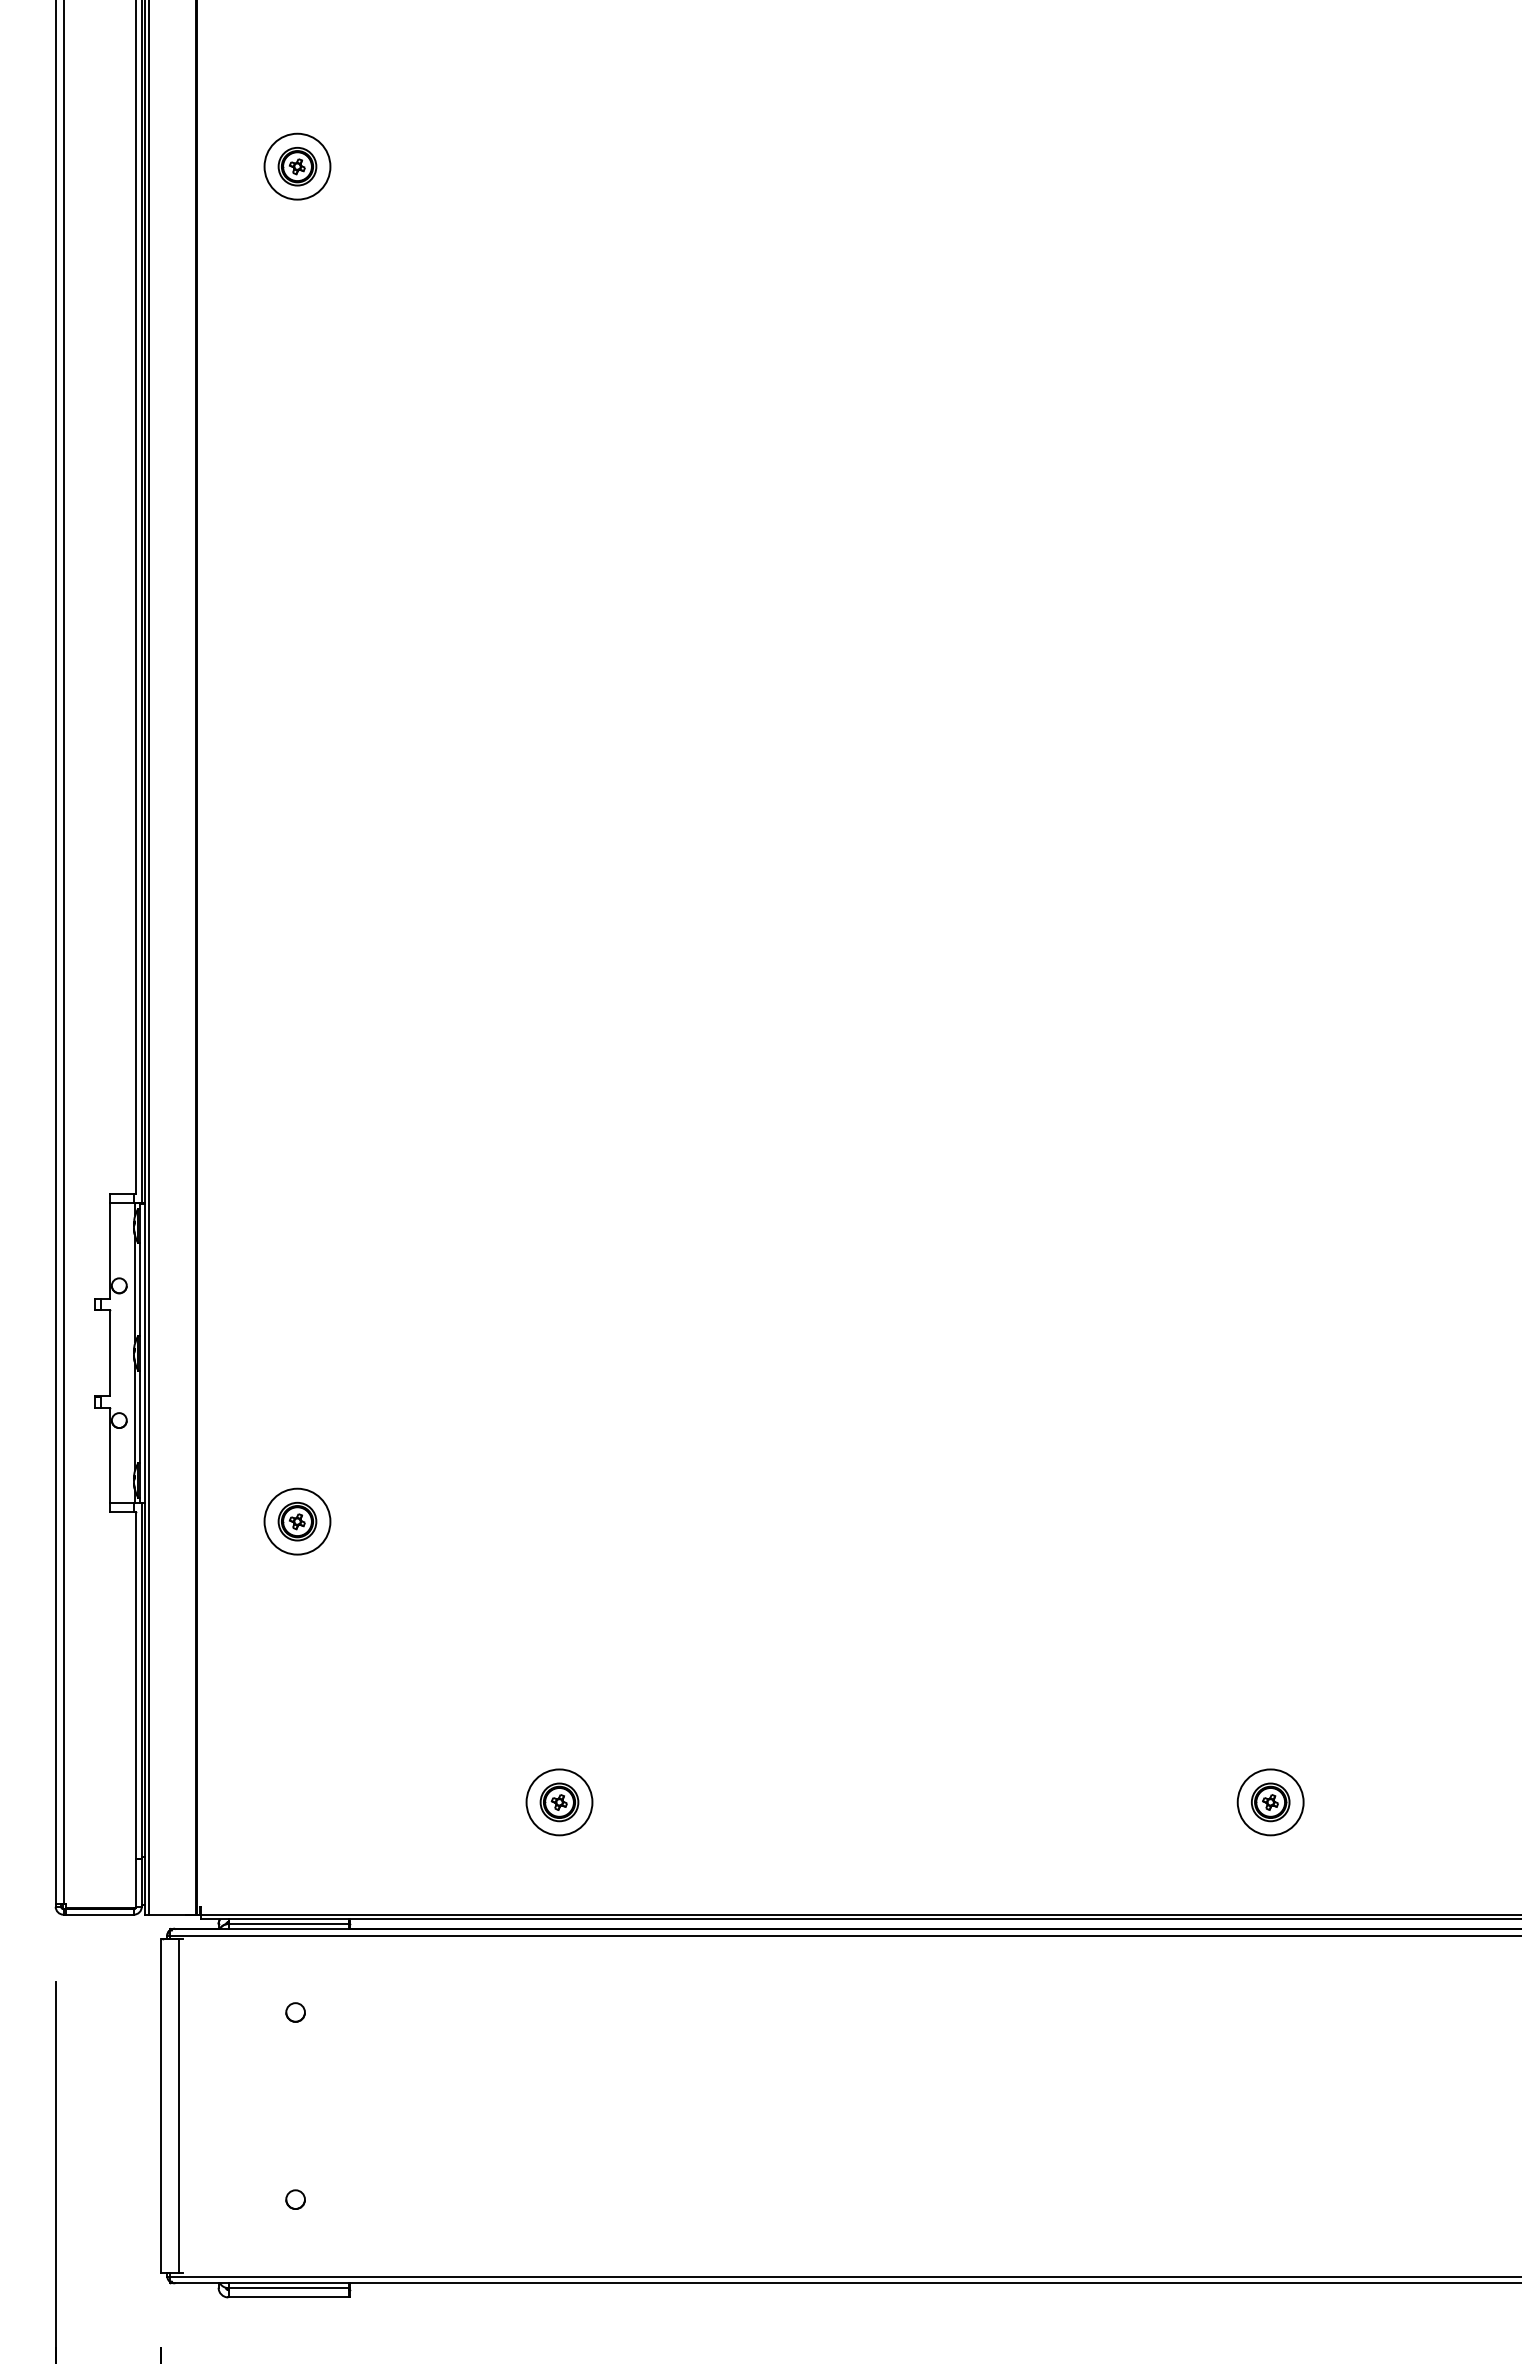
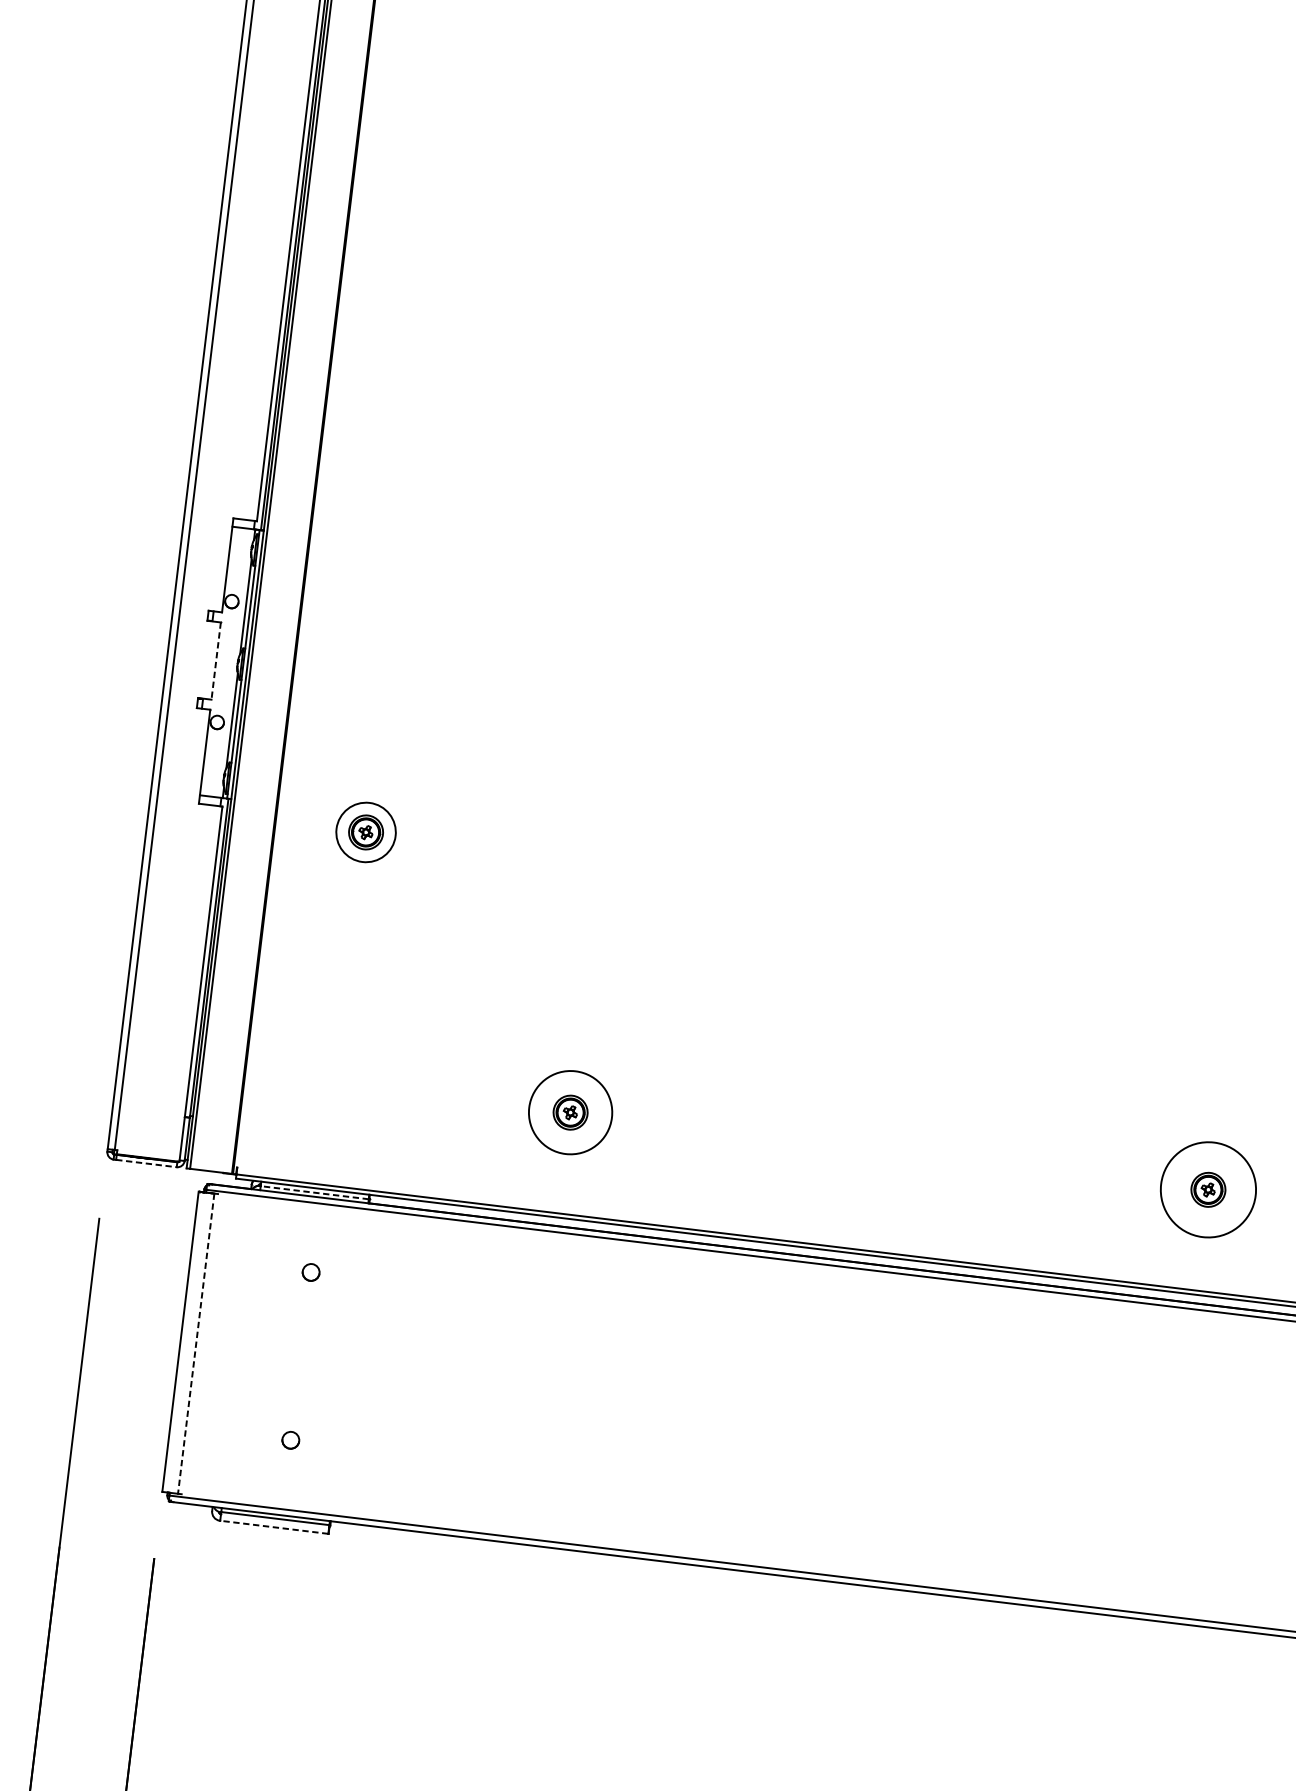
line: (109, 1353) -> (215, 661), solid -> dashed
circle: (559, 1802) -> (570, 1112), size x1.4
circle: (1270, 1802) -> (1208, 1189), size x1.6
line: (100, 1914) -> (146, 1163), solid -> dashed
line: (288, 1924) -> (314, 1192), solid -> dashed
line: (178, 2106) -> (195, 1344), solid -> dashed
line: (288, 2297) -> (273, 1527), solid -> dashed

